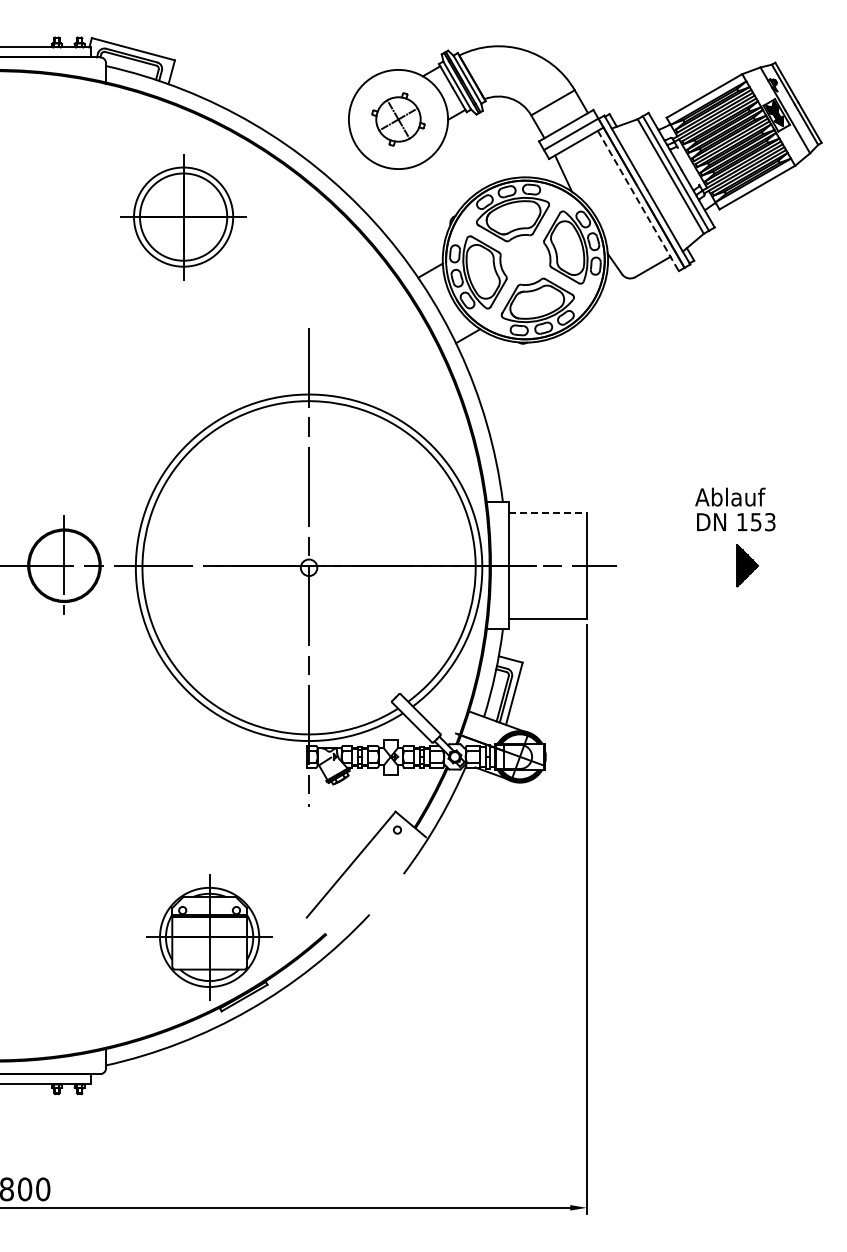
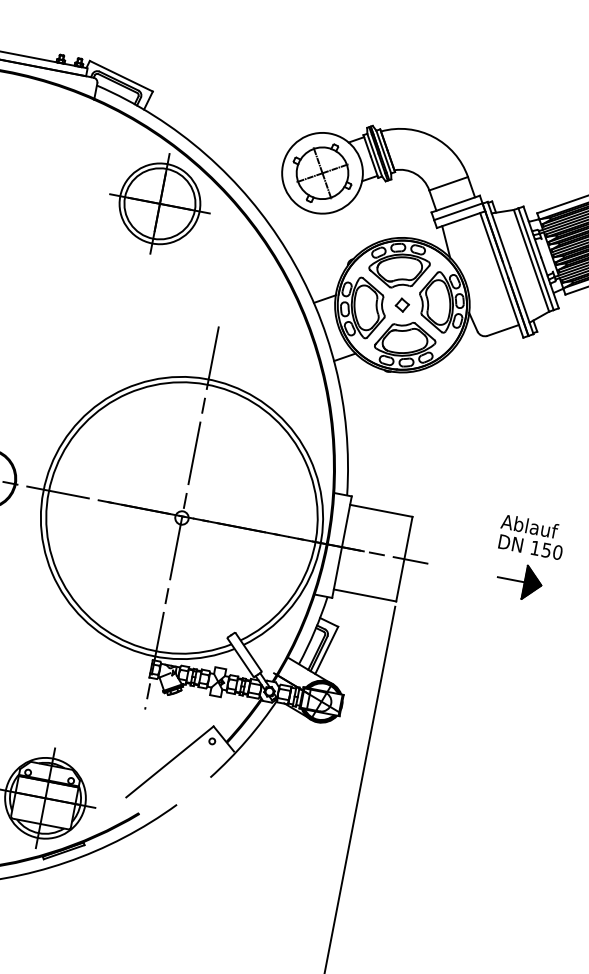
part: (398, 119) -> (322, 173), size x1.43
line: (638, 201) -> (501, 275), dashed -> solid
part: (183, 217) -> (159, 204), moved
part: (525, 259) -> (402, 304), added
line: (548, 512) -> (381, 510), dashed -> solid
text: (769, 522) -> (557, 552), 153 -> 150
line: (720, 565) -> (511, 579), added

